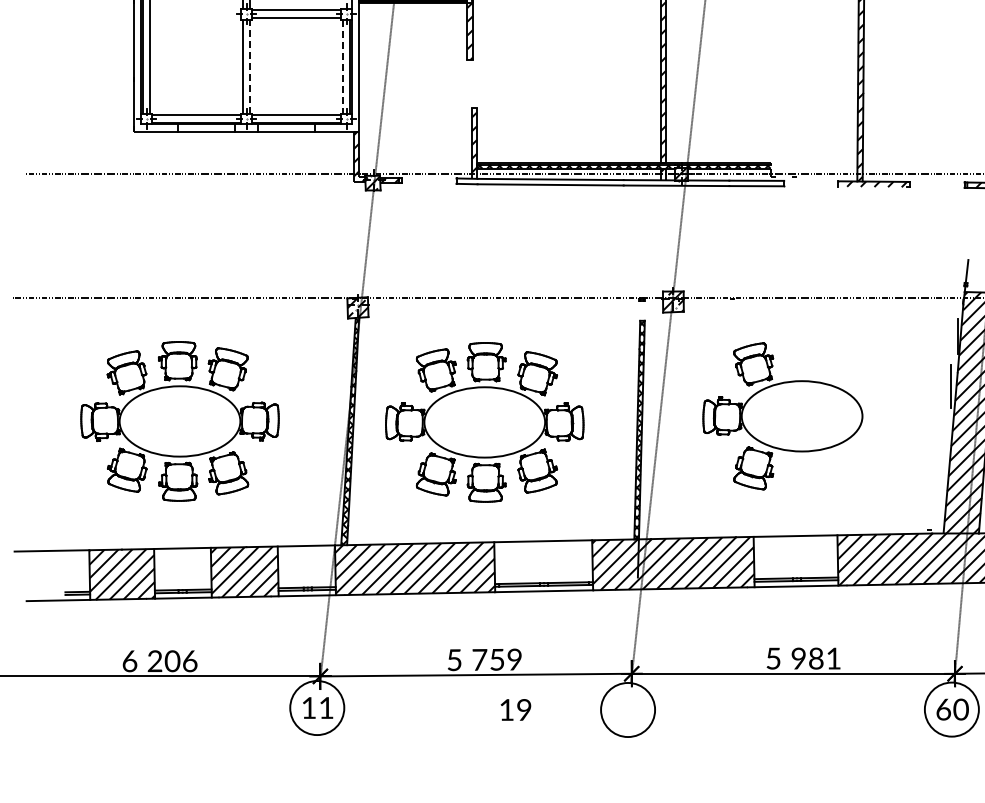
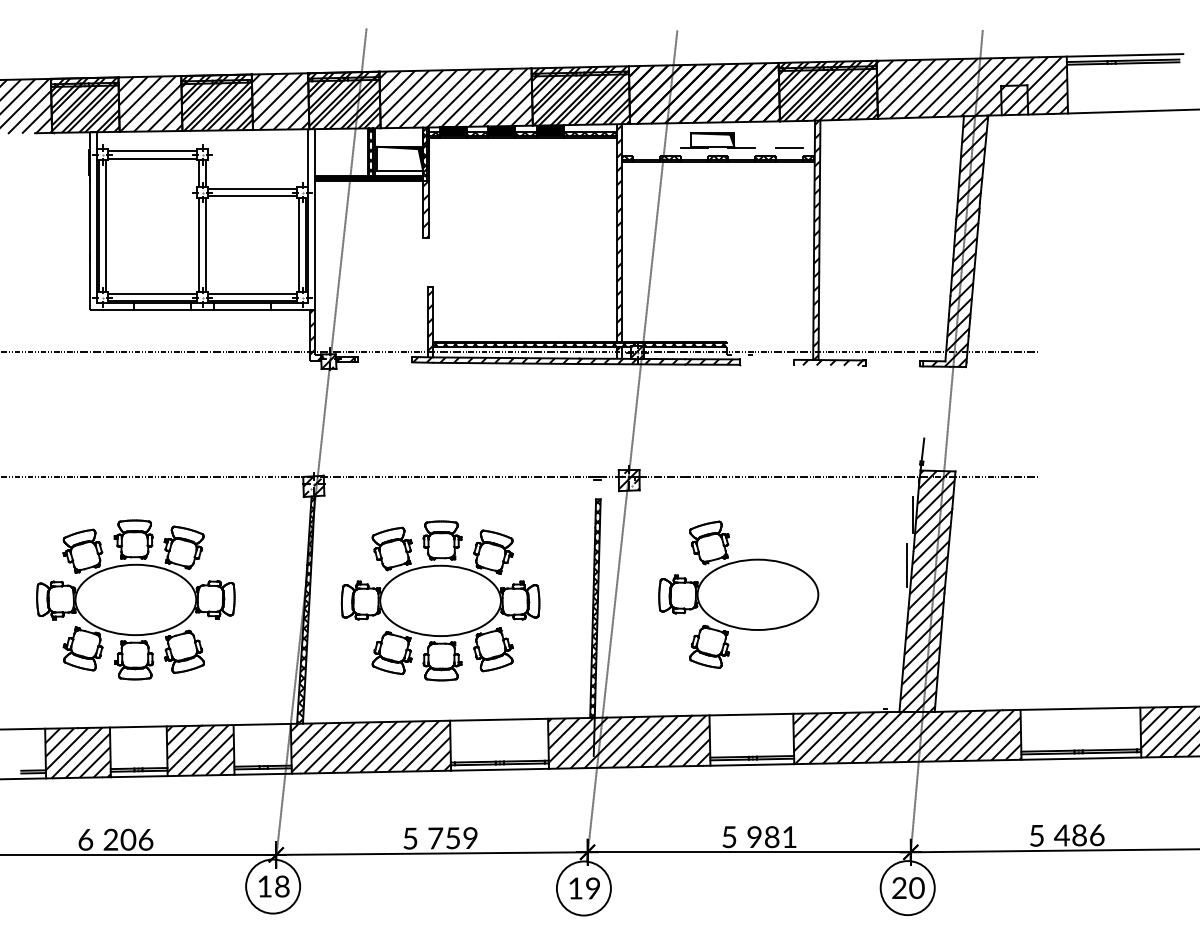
line: (250, 65) -> (206, 244), dashed -> solid
line: (342, 66) -> (298, 245), dashed -> solid
hatch: (616, 181) -> (572, 360), added
text: (326, 707) -> (282, 886), 11 -> 18
text: (515, 709) -> (584, 888), moved
text: (943, 709) -> (899, 888), 60 -> 20

